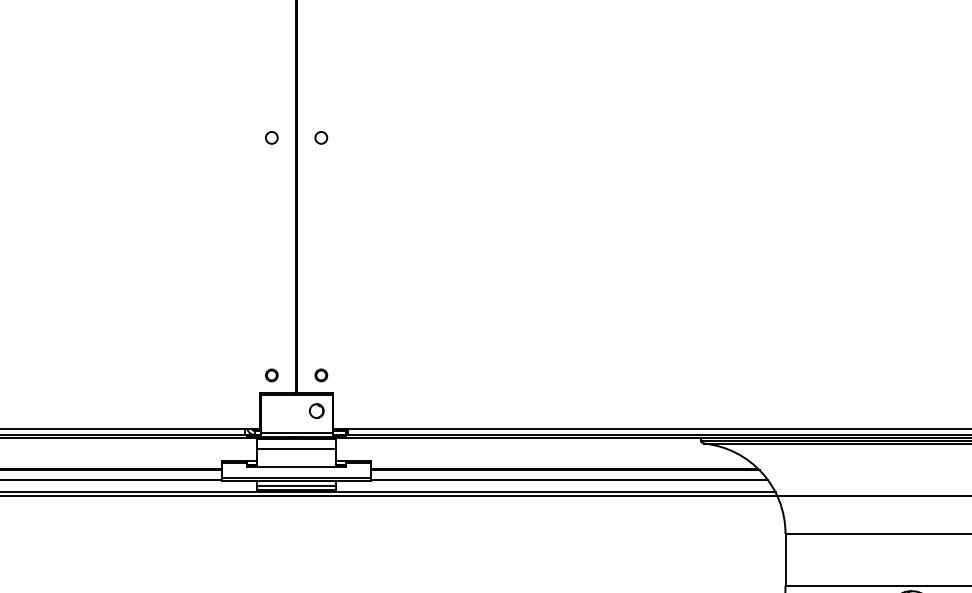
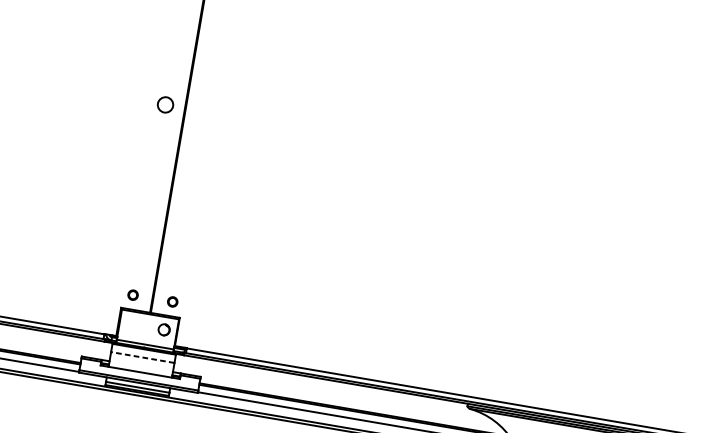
circle: (271, 137) -> (165, 104), size x1.6
circle: (321, 137) -> (205, 111), removed
line: (296, 449) -> (142, 357), solid -> dashed

